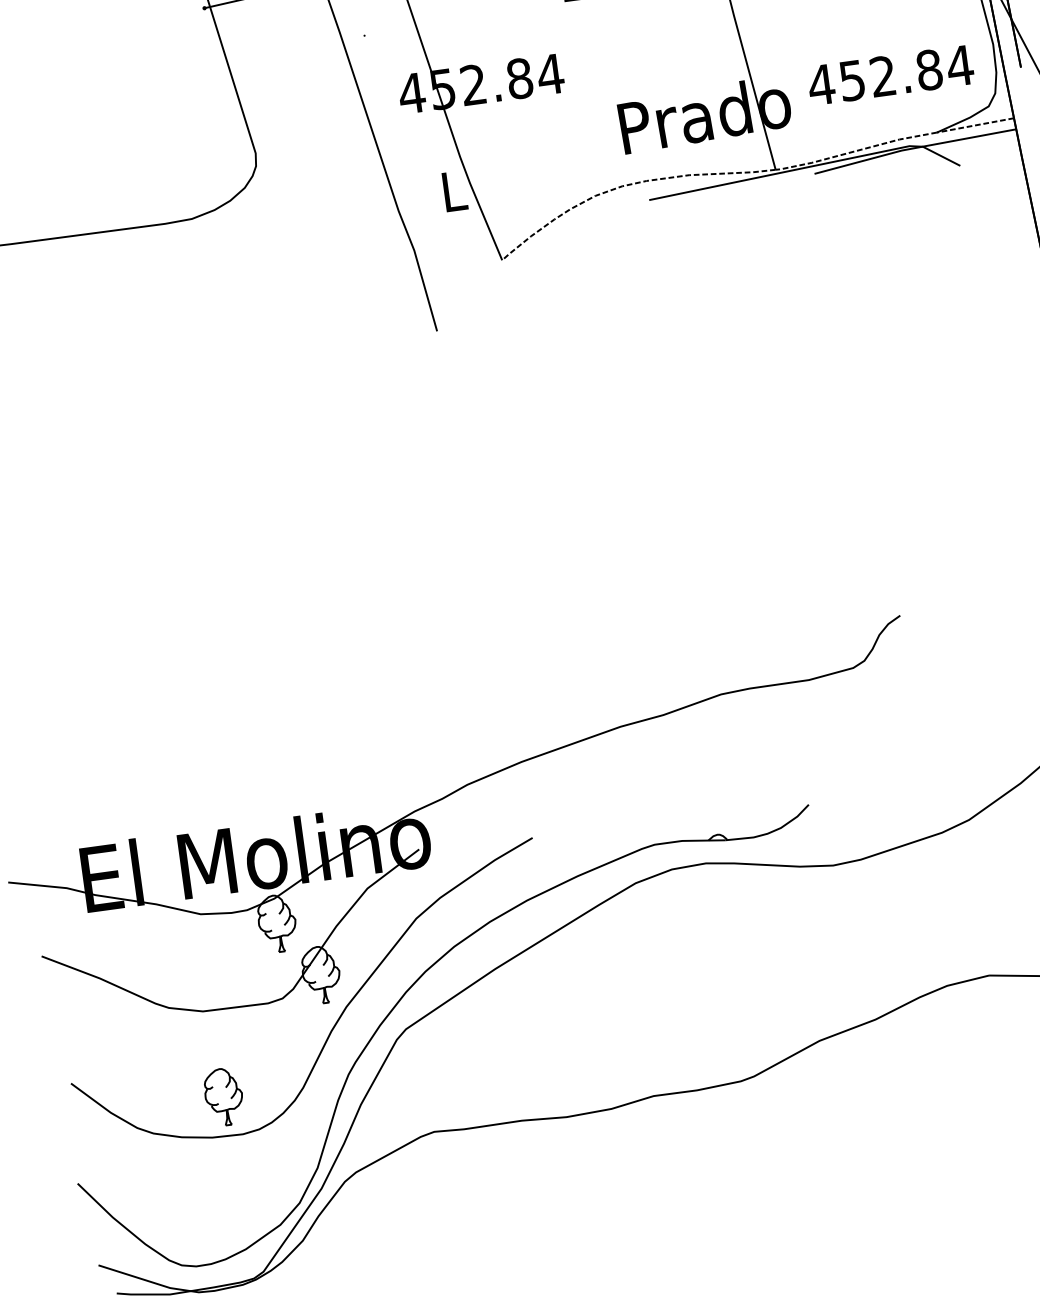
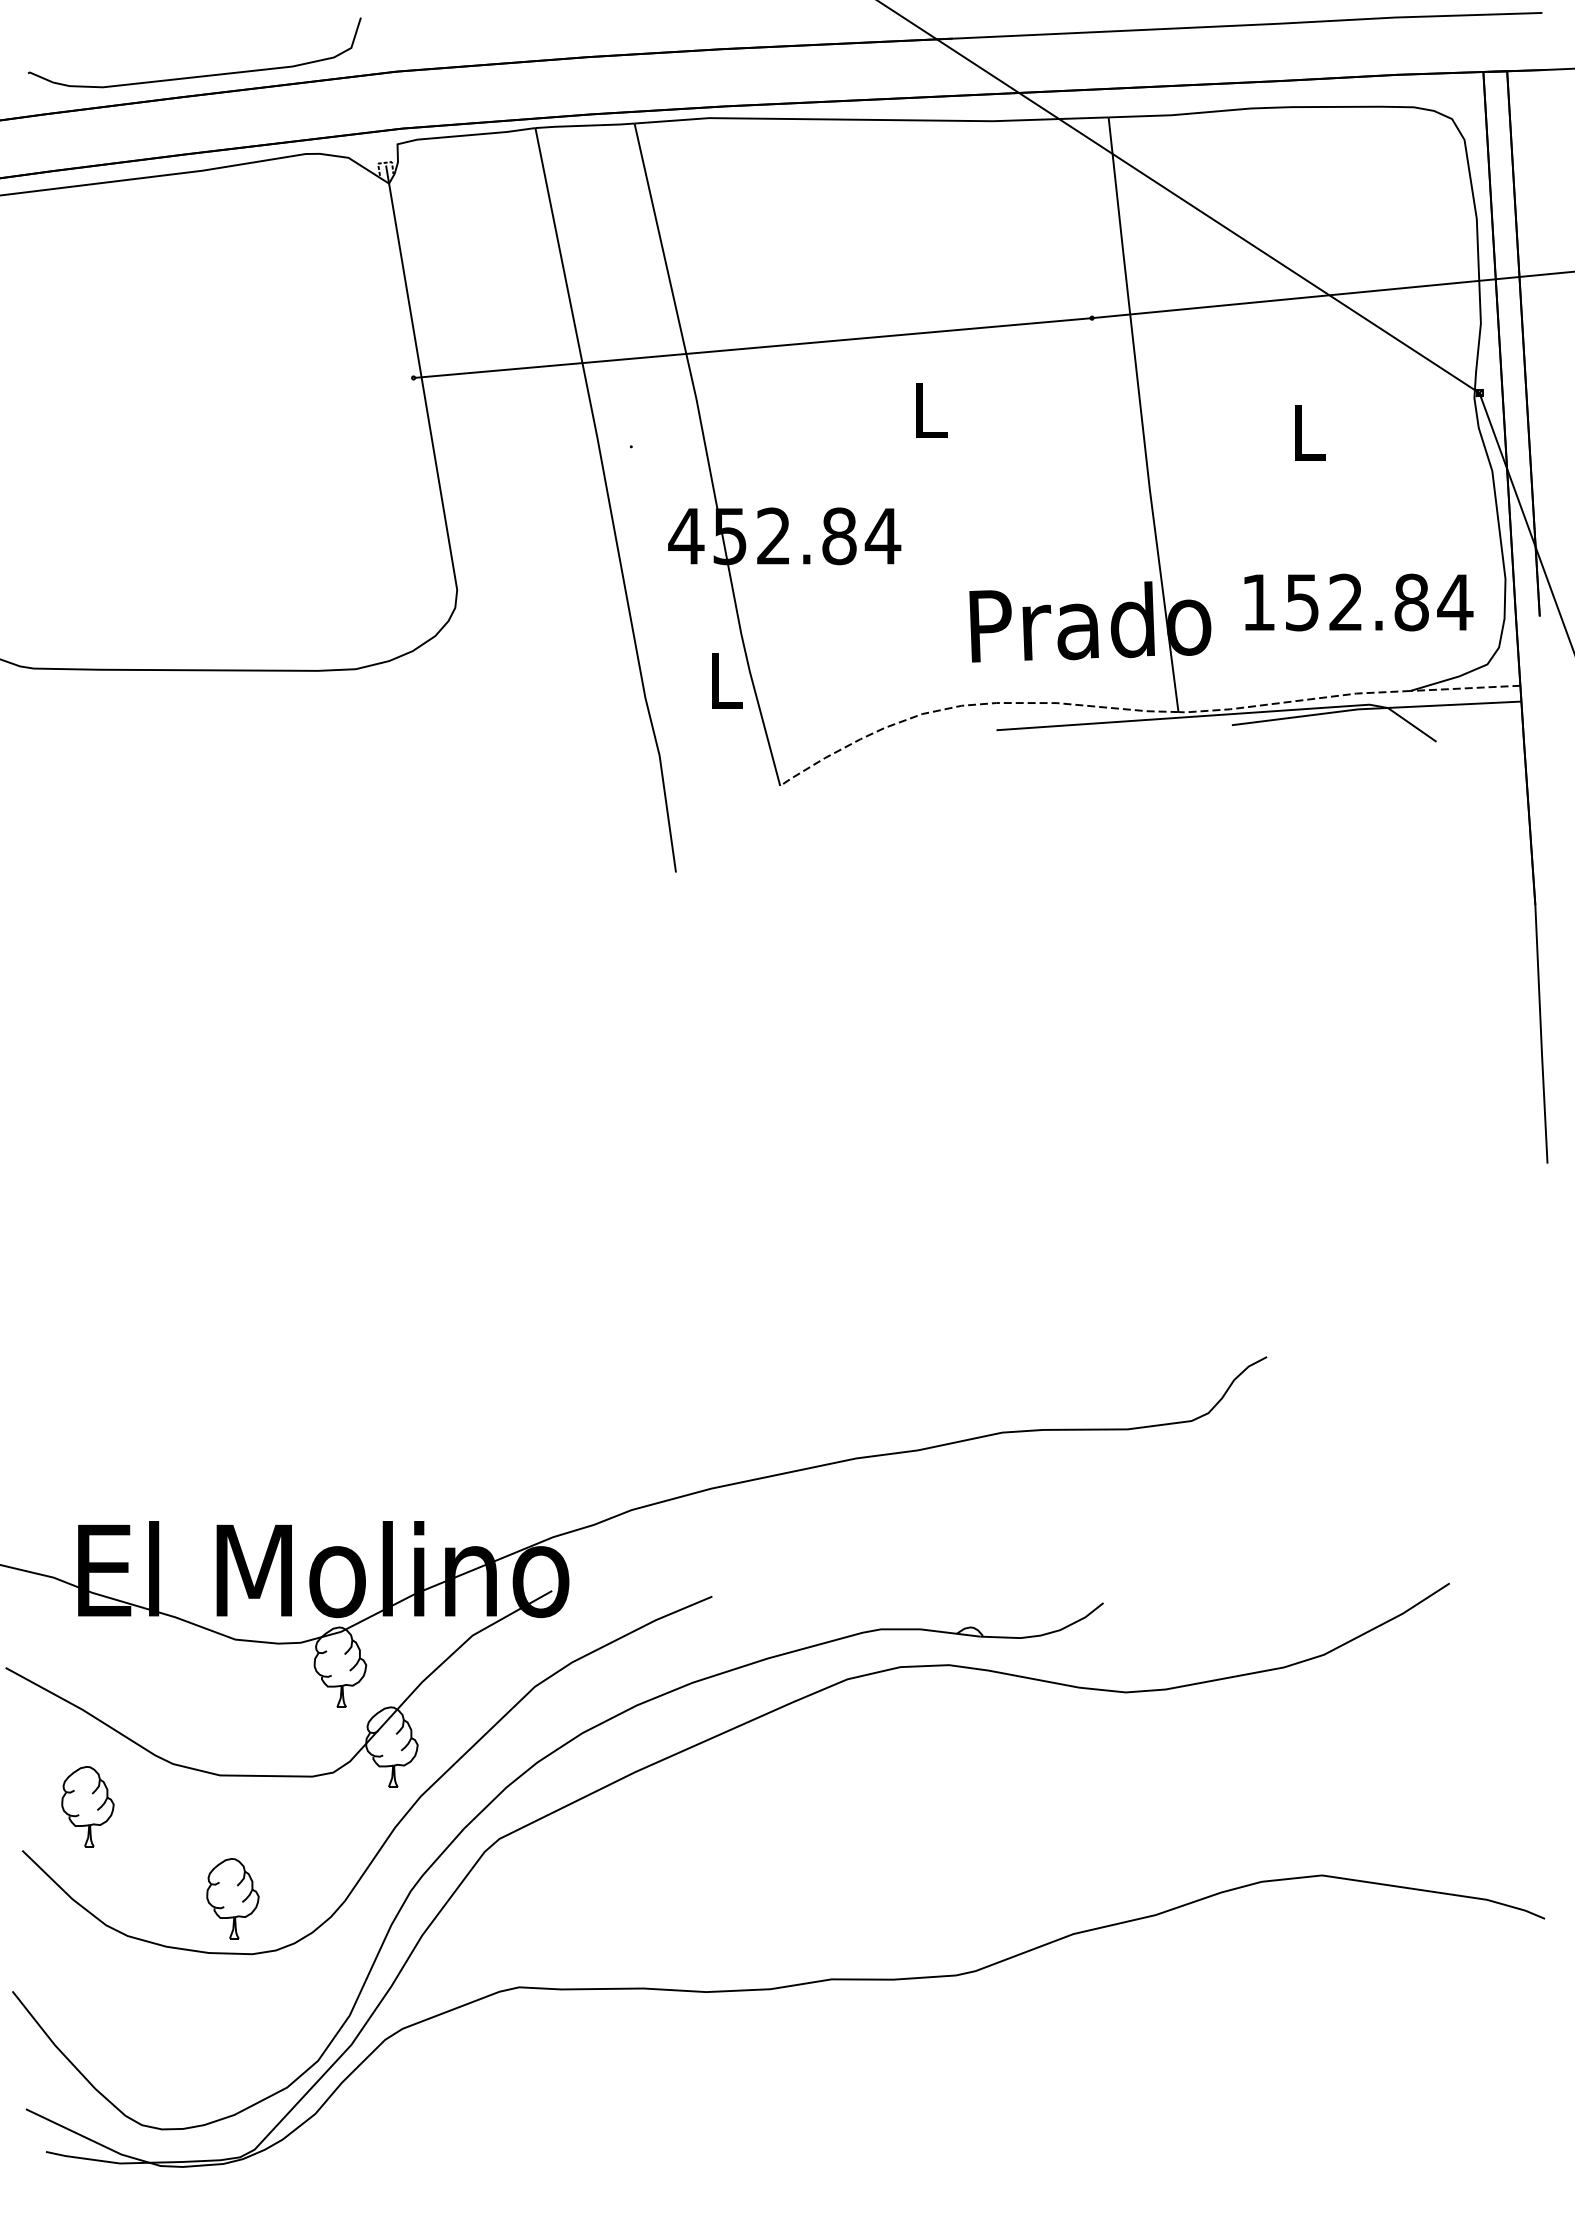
text: (821, 84) -> (1258, 602), 452.84 -> 152.84
part: (112, 1046) -> (87, 1806), added

